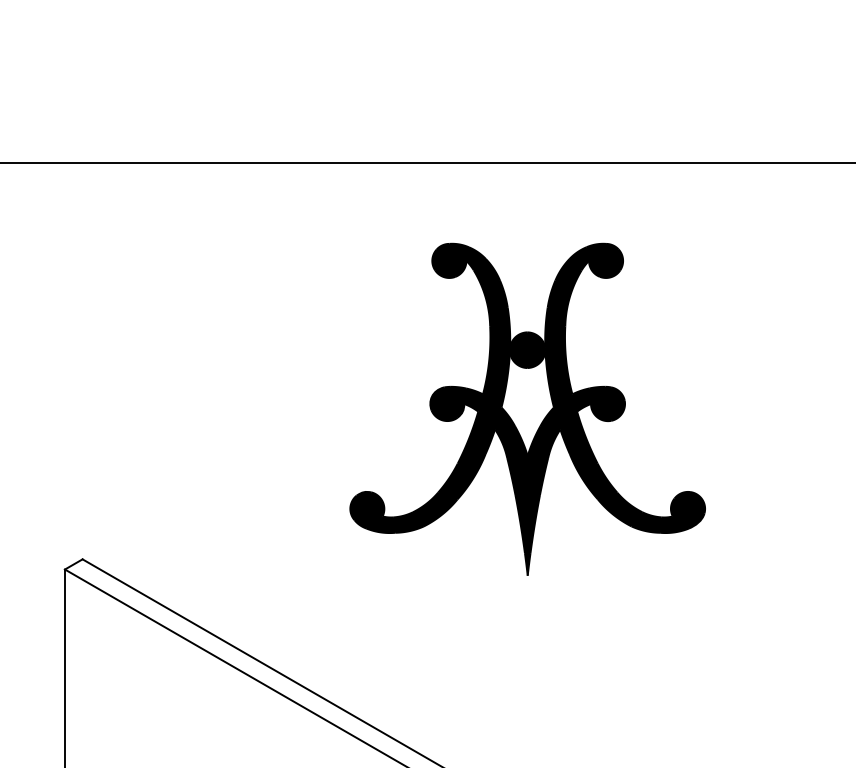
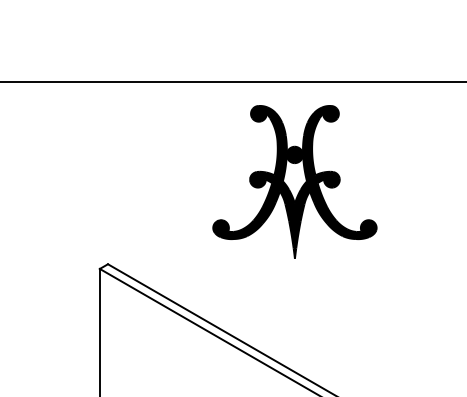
part: (526, 407) -> (294, 181), moved

